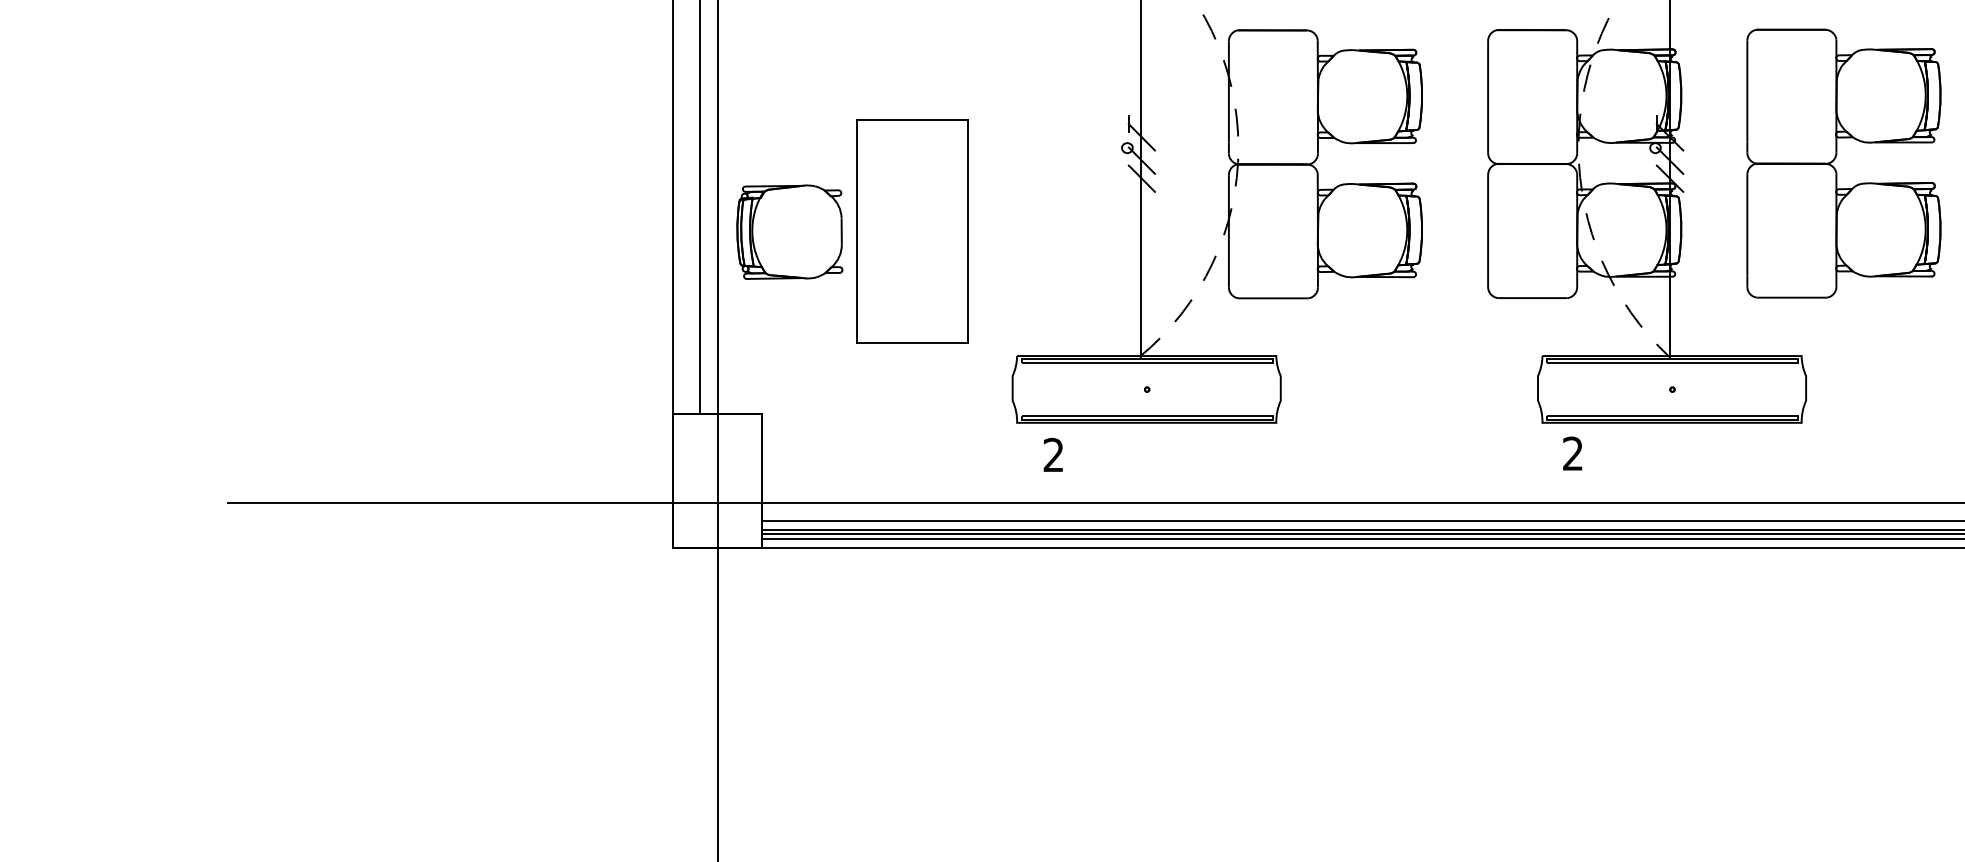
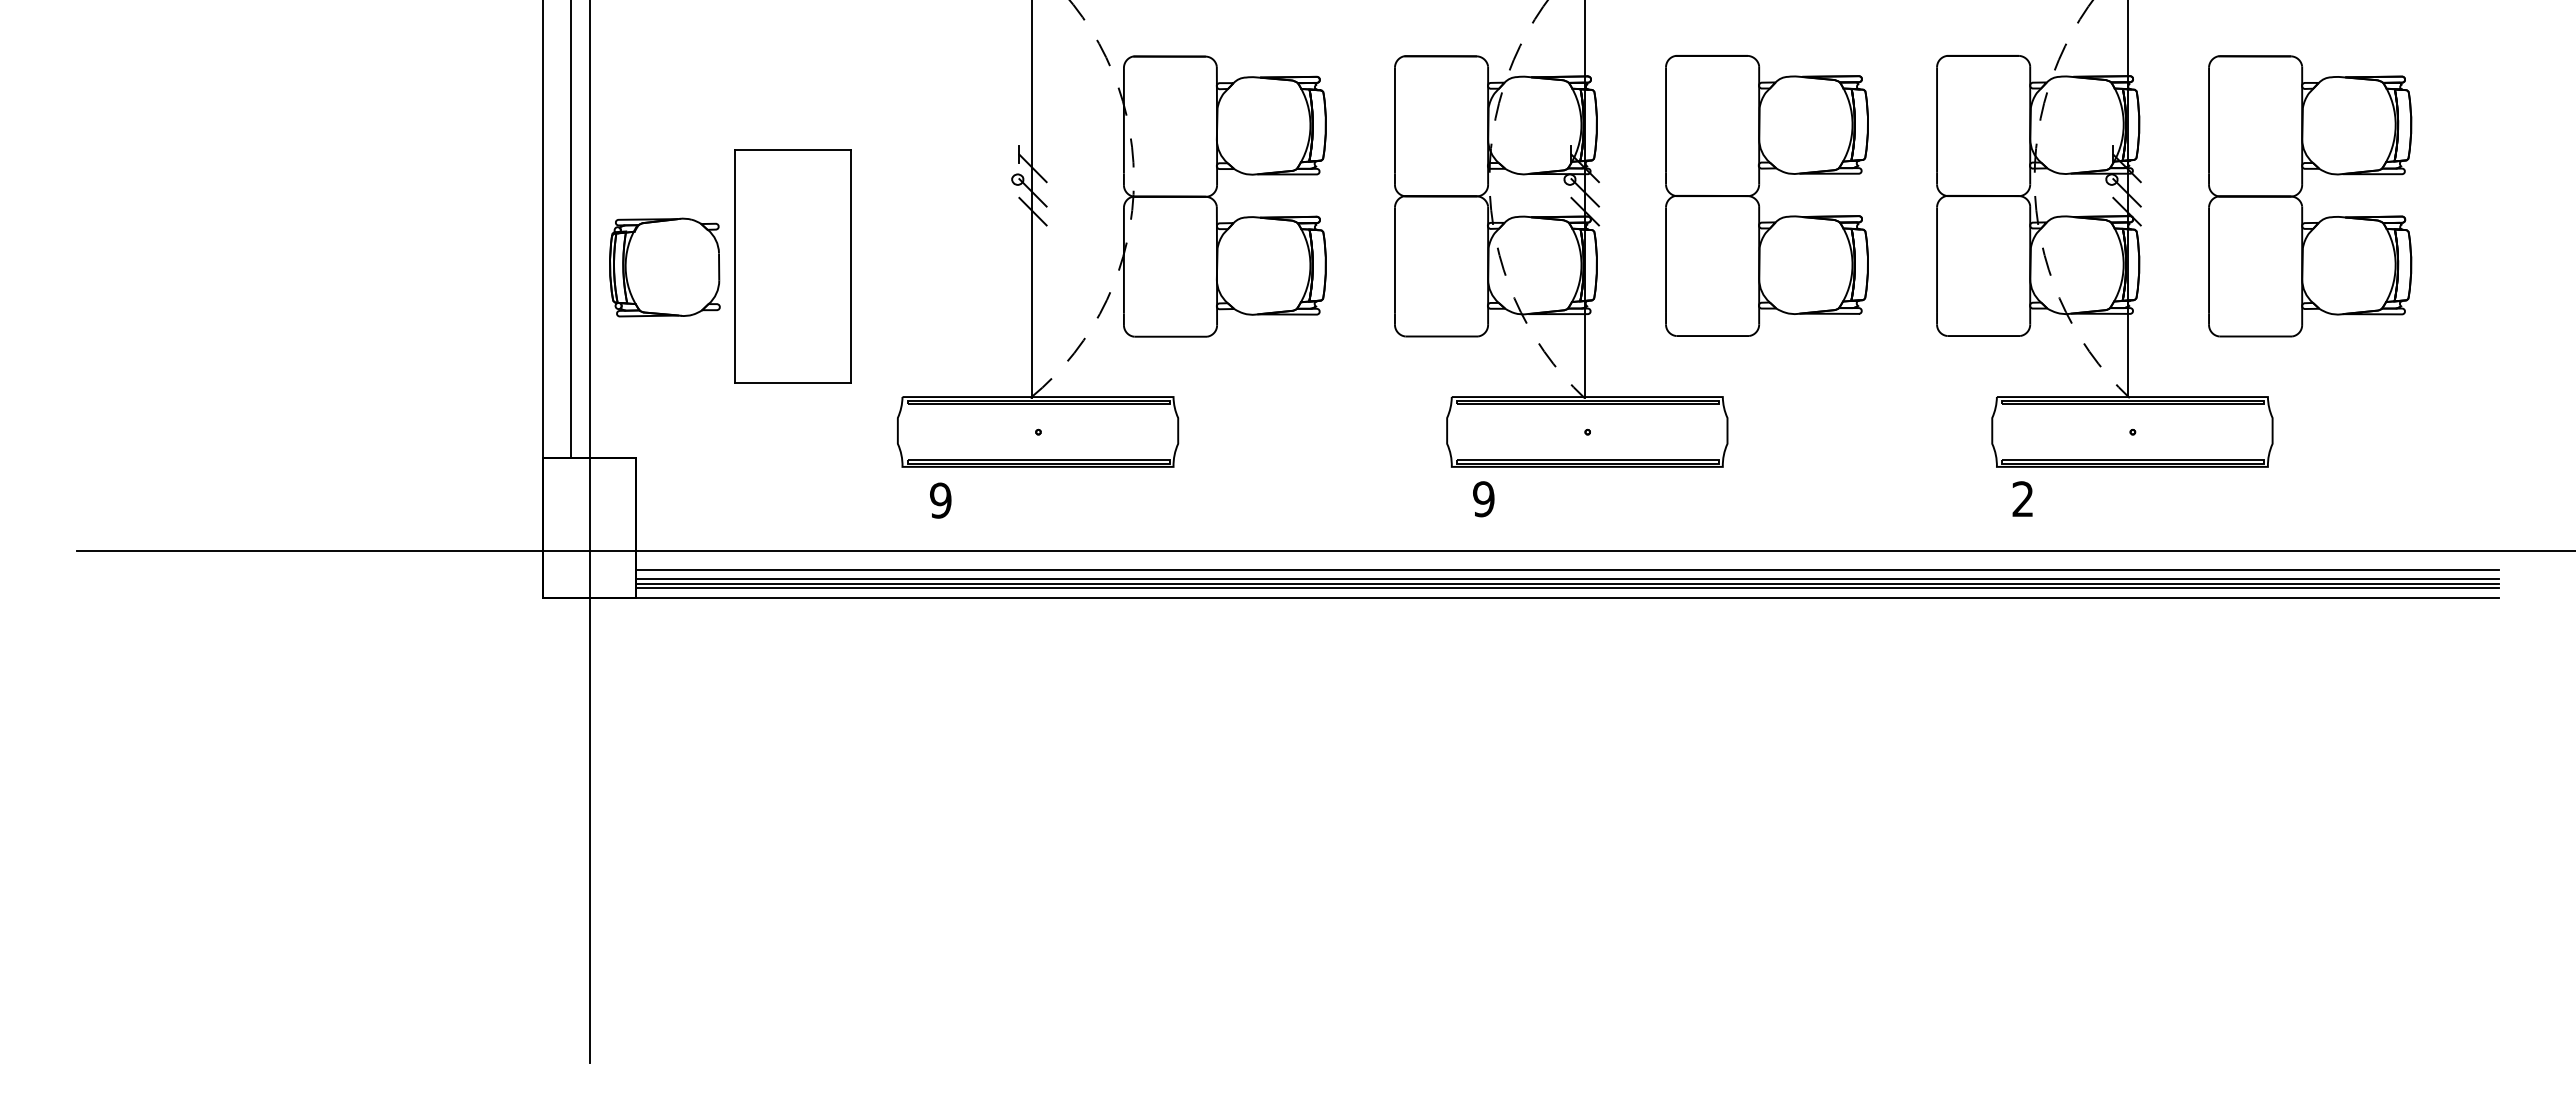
text: (1053, 454) -> (940, 500), 2 -> 9
text: (1572, 454) -> (1483, 499), 2 -> 9

